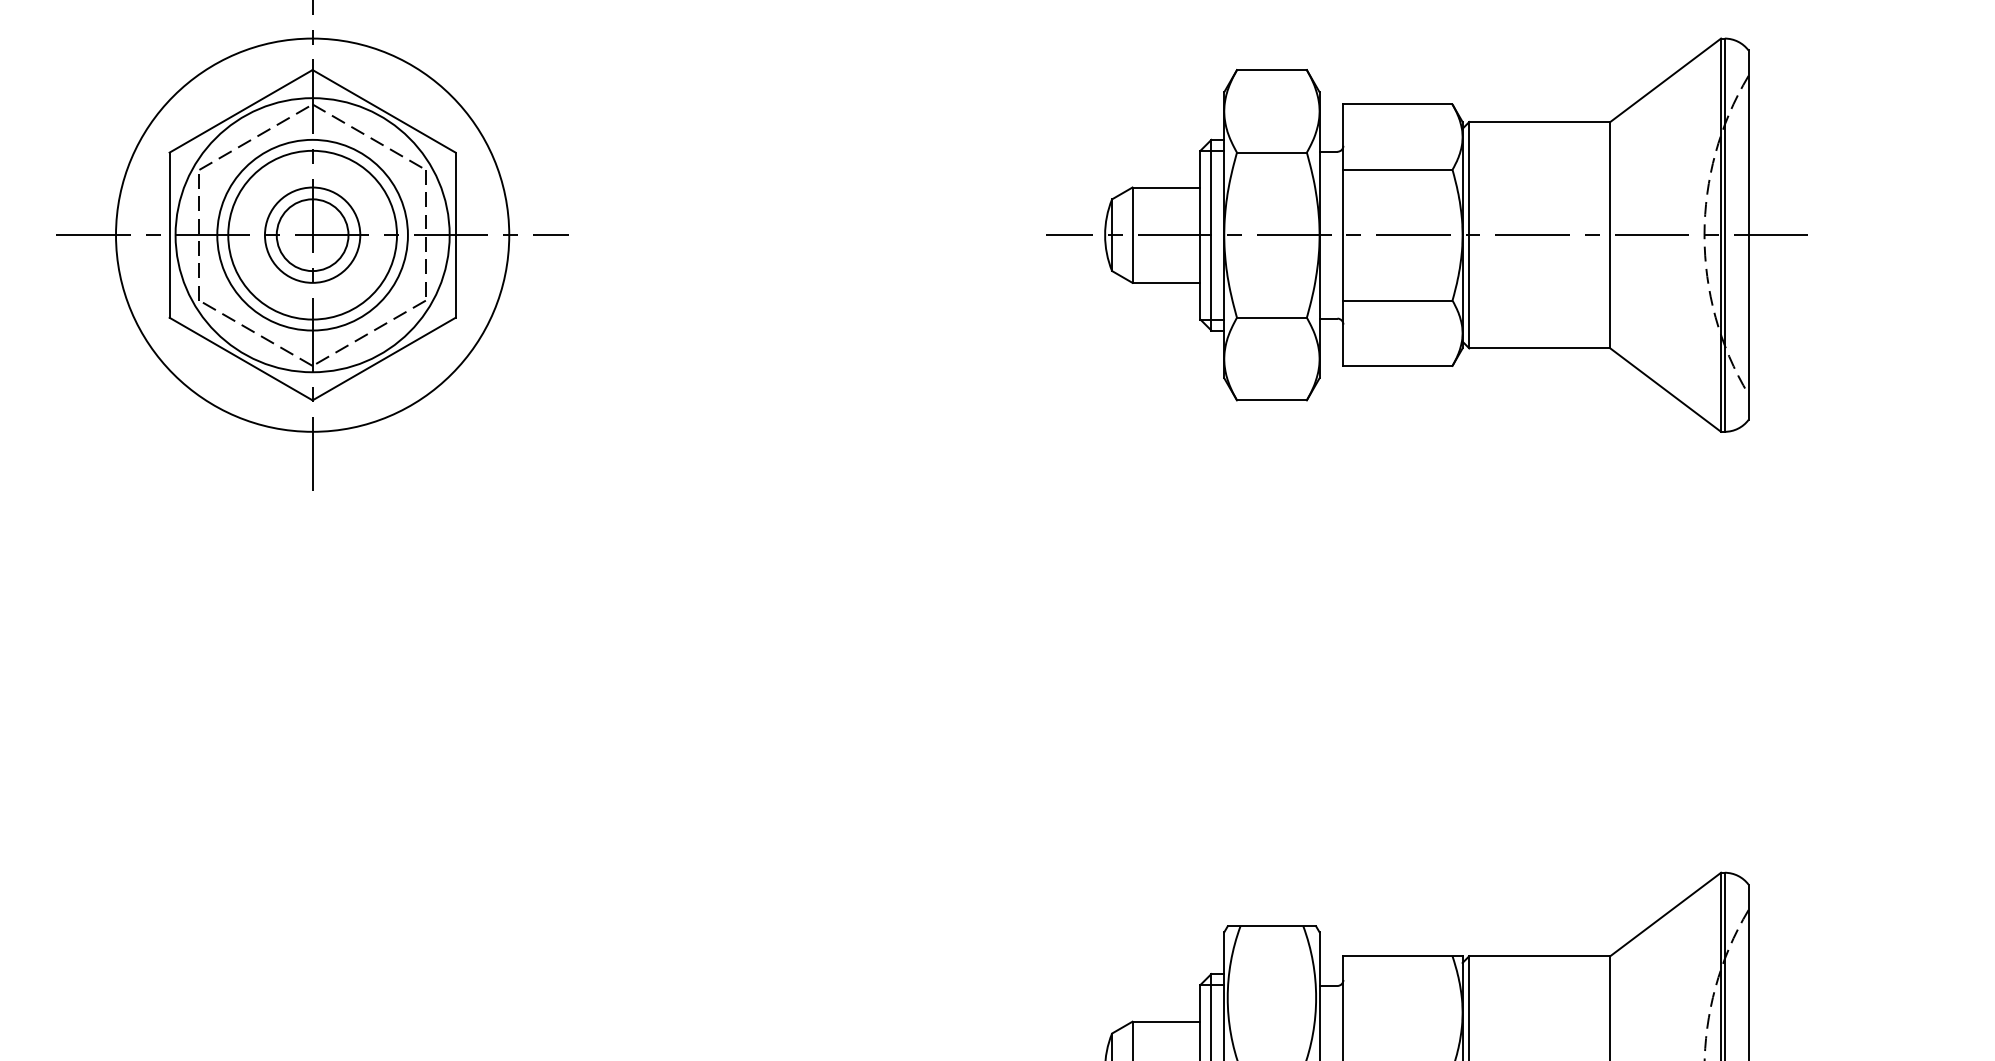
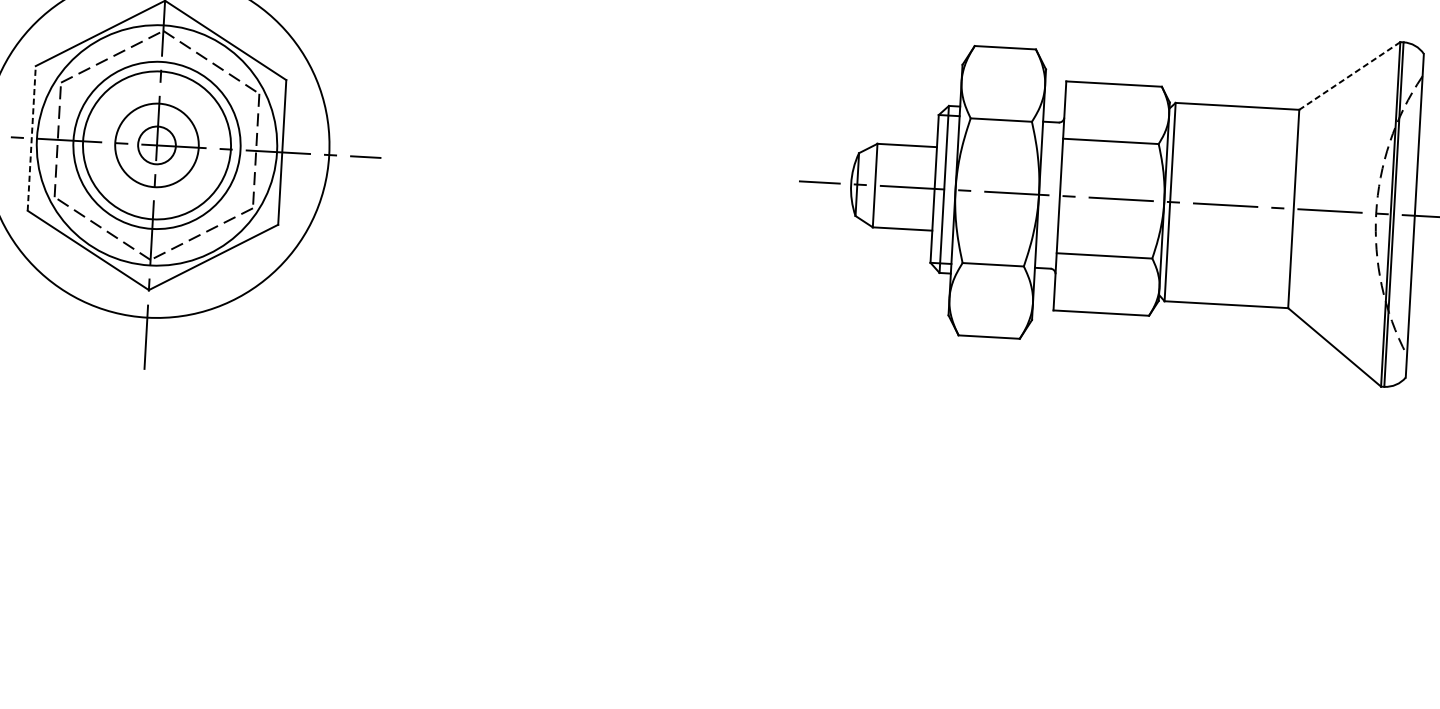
line: (1665, 80) -> (1349, 76), solid -> dashed
line: (169, 235) -> (31, 138), solid -> dashed
circle: (312, 235) -> (156, 145), size x0.6

